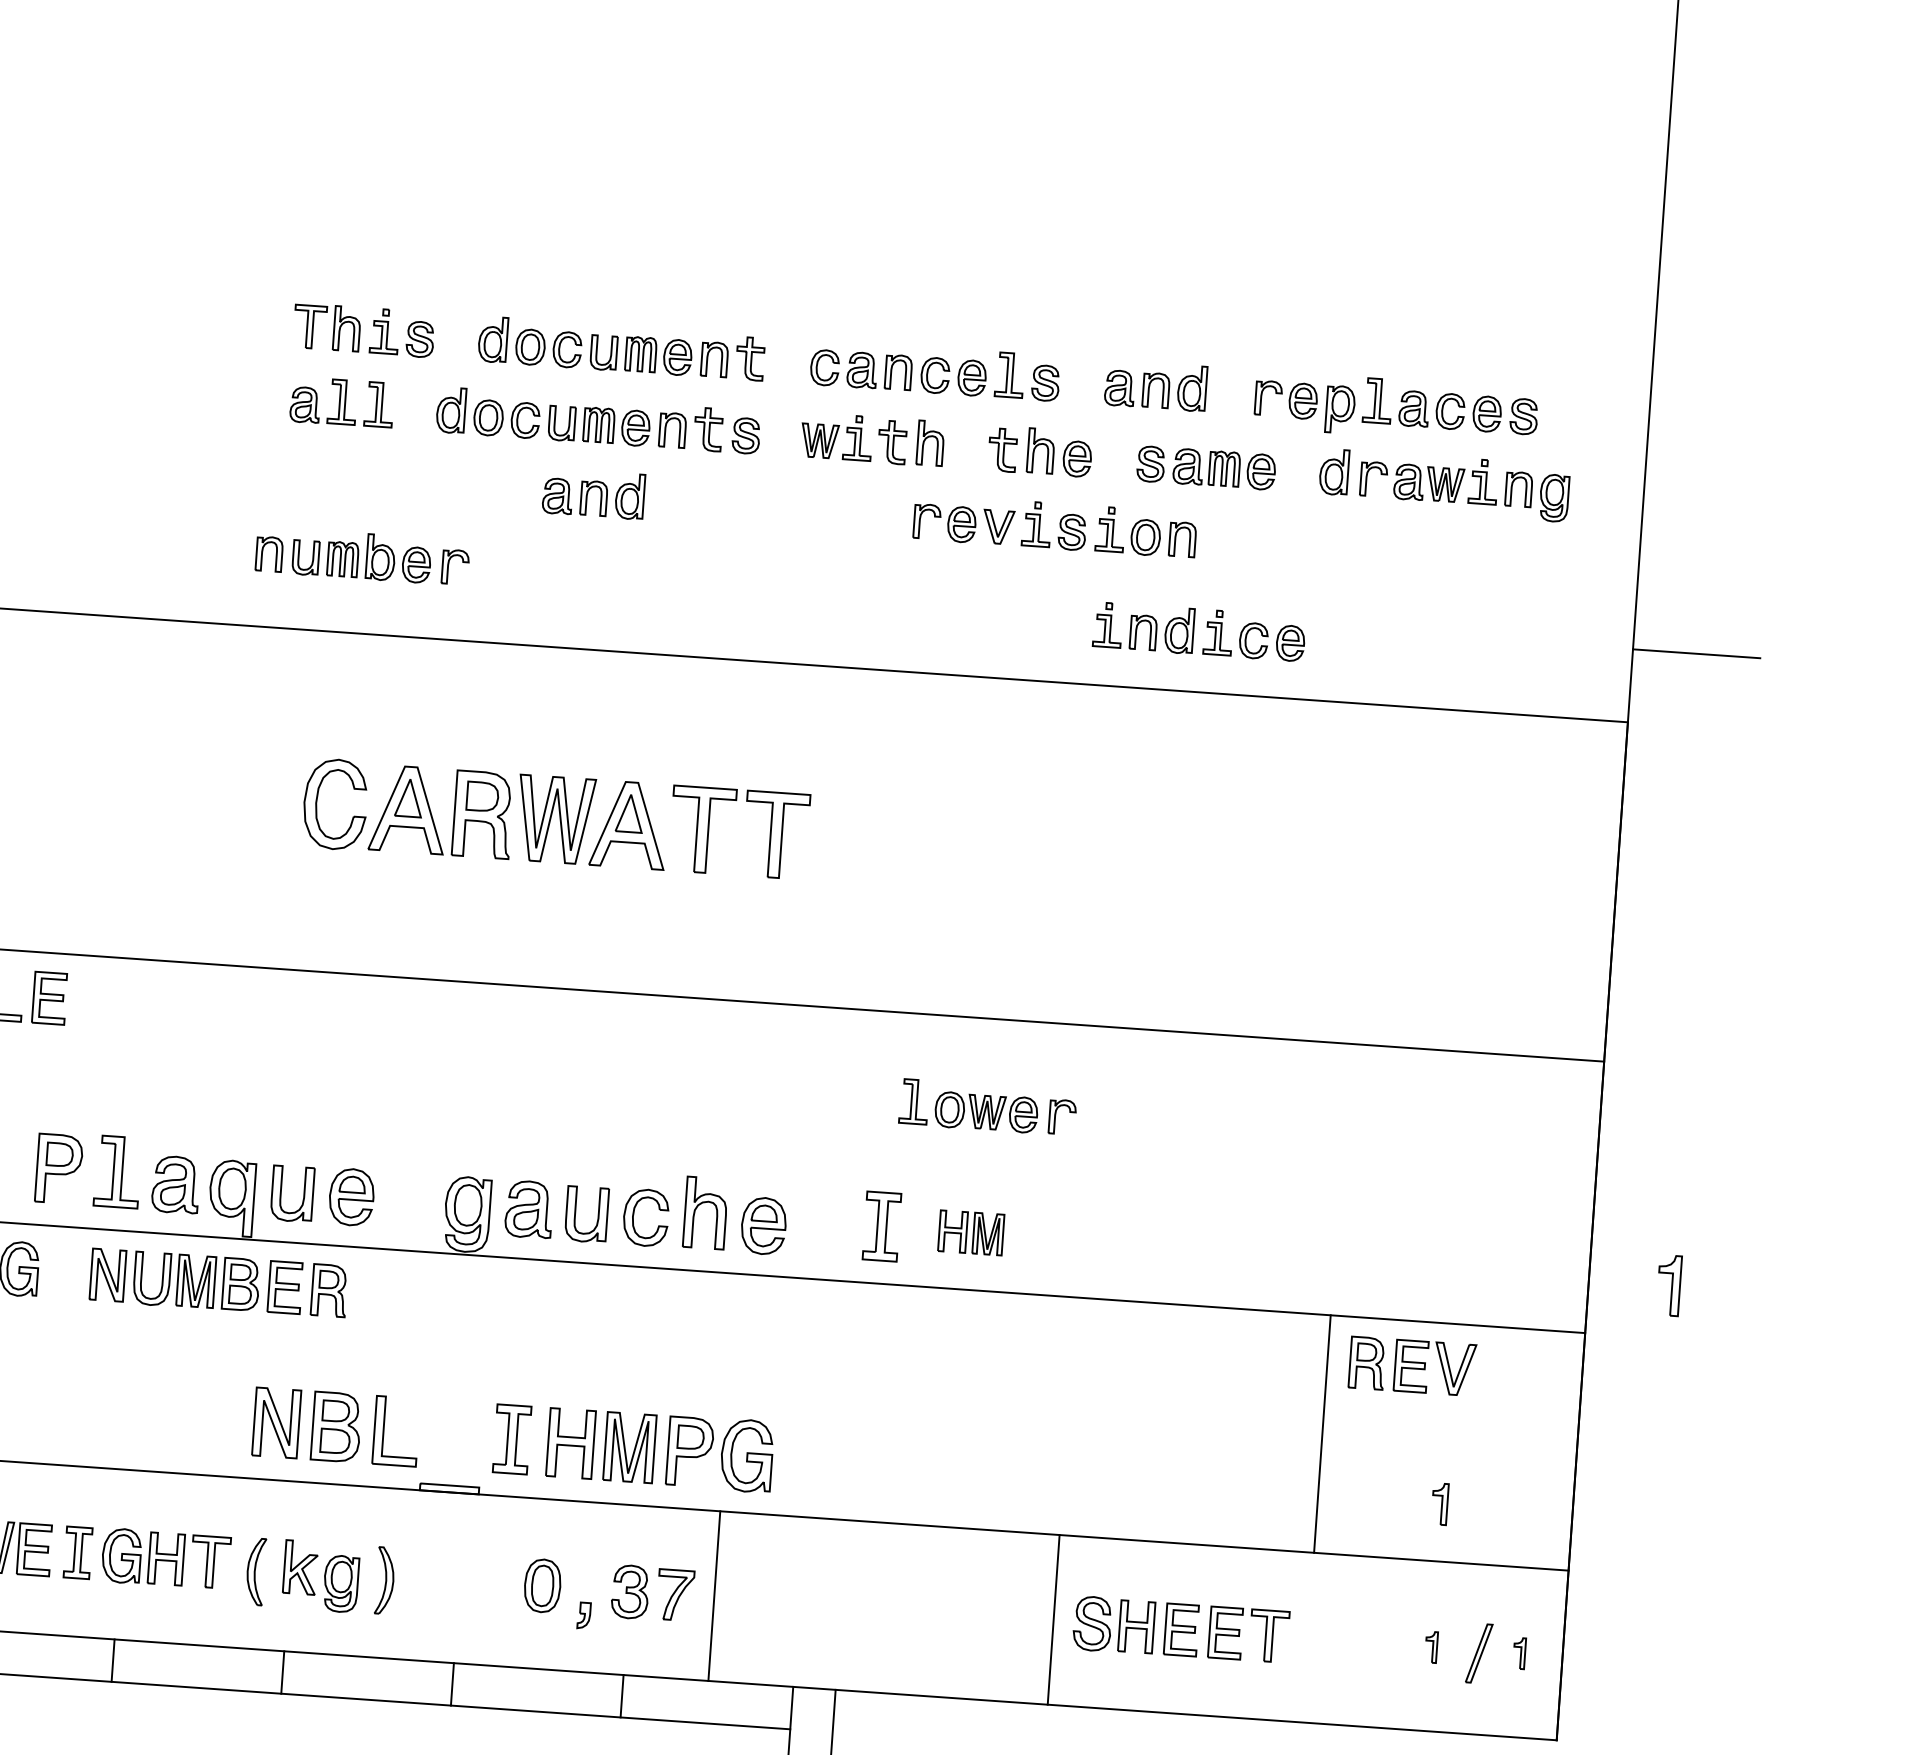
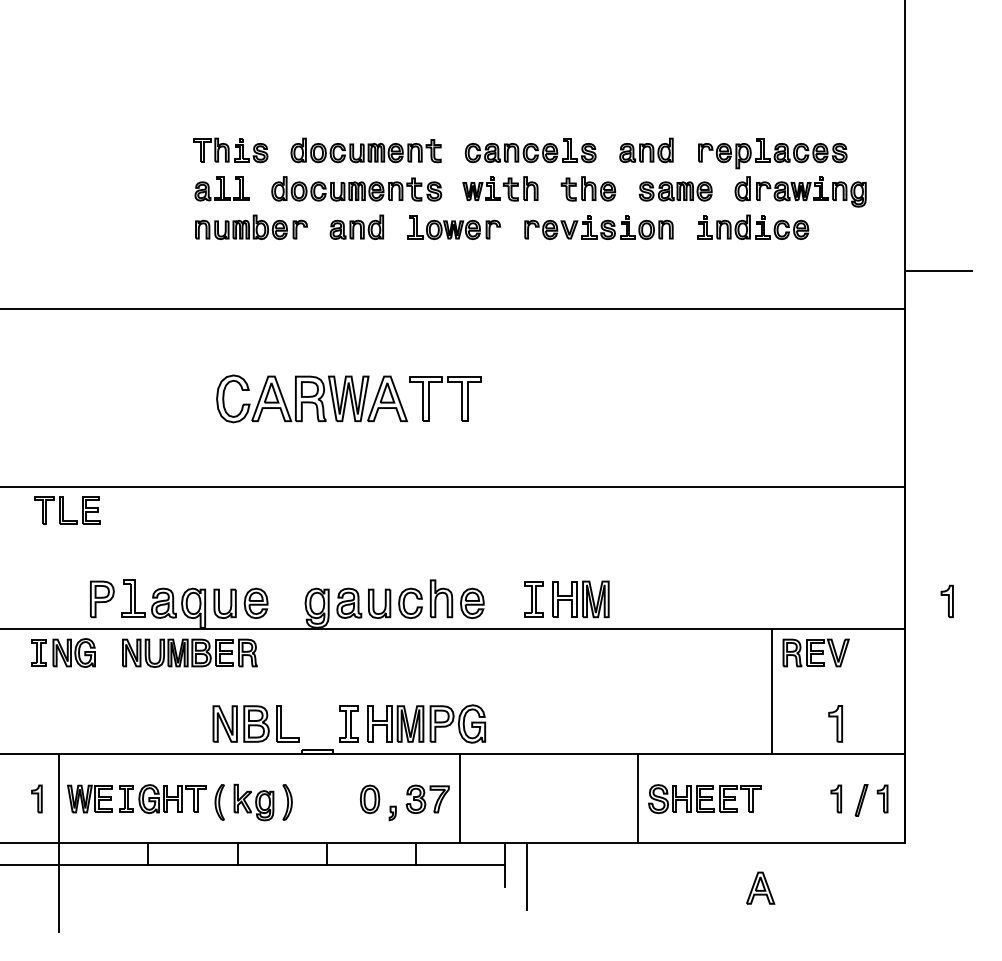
part: (362, 554) -> (251, 226), moved
part: (1200, 630) -> (753, 226), moved
part: (988, 1107) -> (454, 227), moved
part: (970, 1232) -> (580, 599), size x1.67
part: (1439, 1503) -> (835, 723), size x1.67
part: (1431, 1646) -> (836, 798), size x1.67
part: (1519, 1652) -> (882, 798), size x1.67

